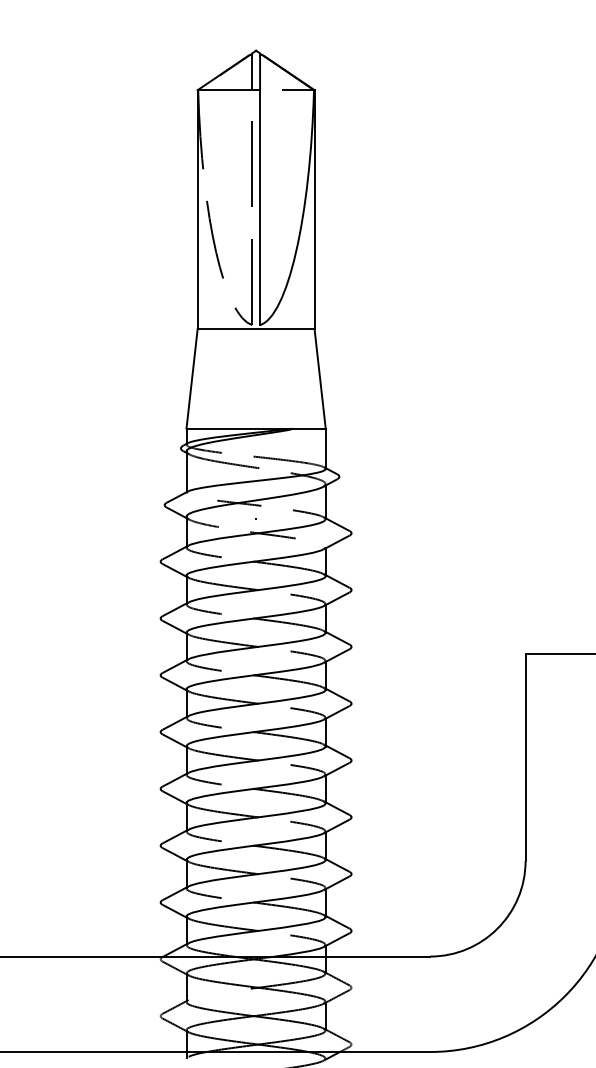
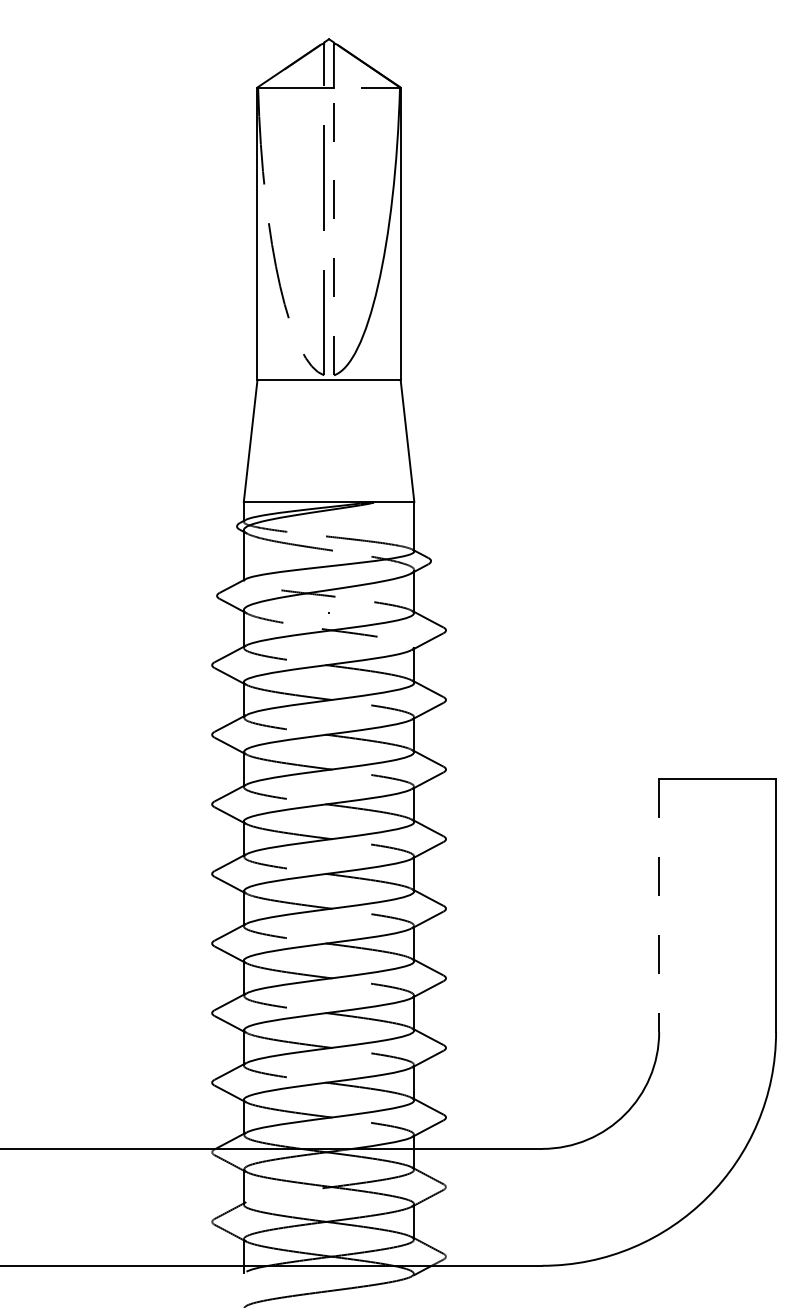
line: (259, 207) -> (333, 231), solid -> dashed
line: (525, 757) -> (659, 905), solid -> dashed

